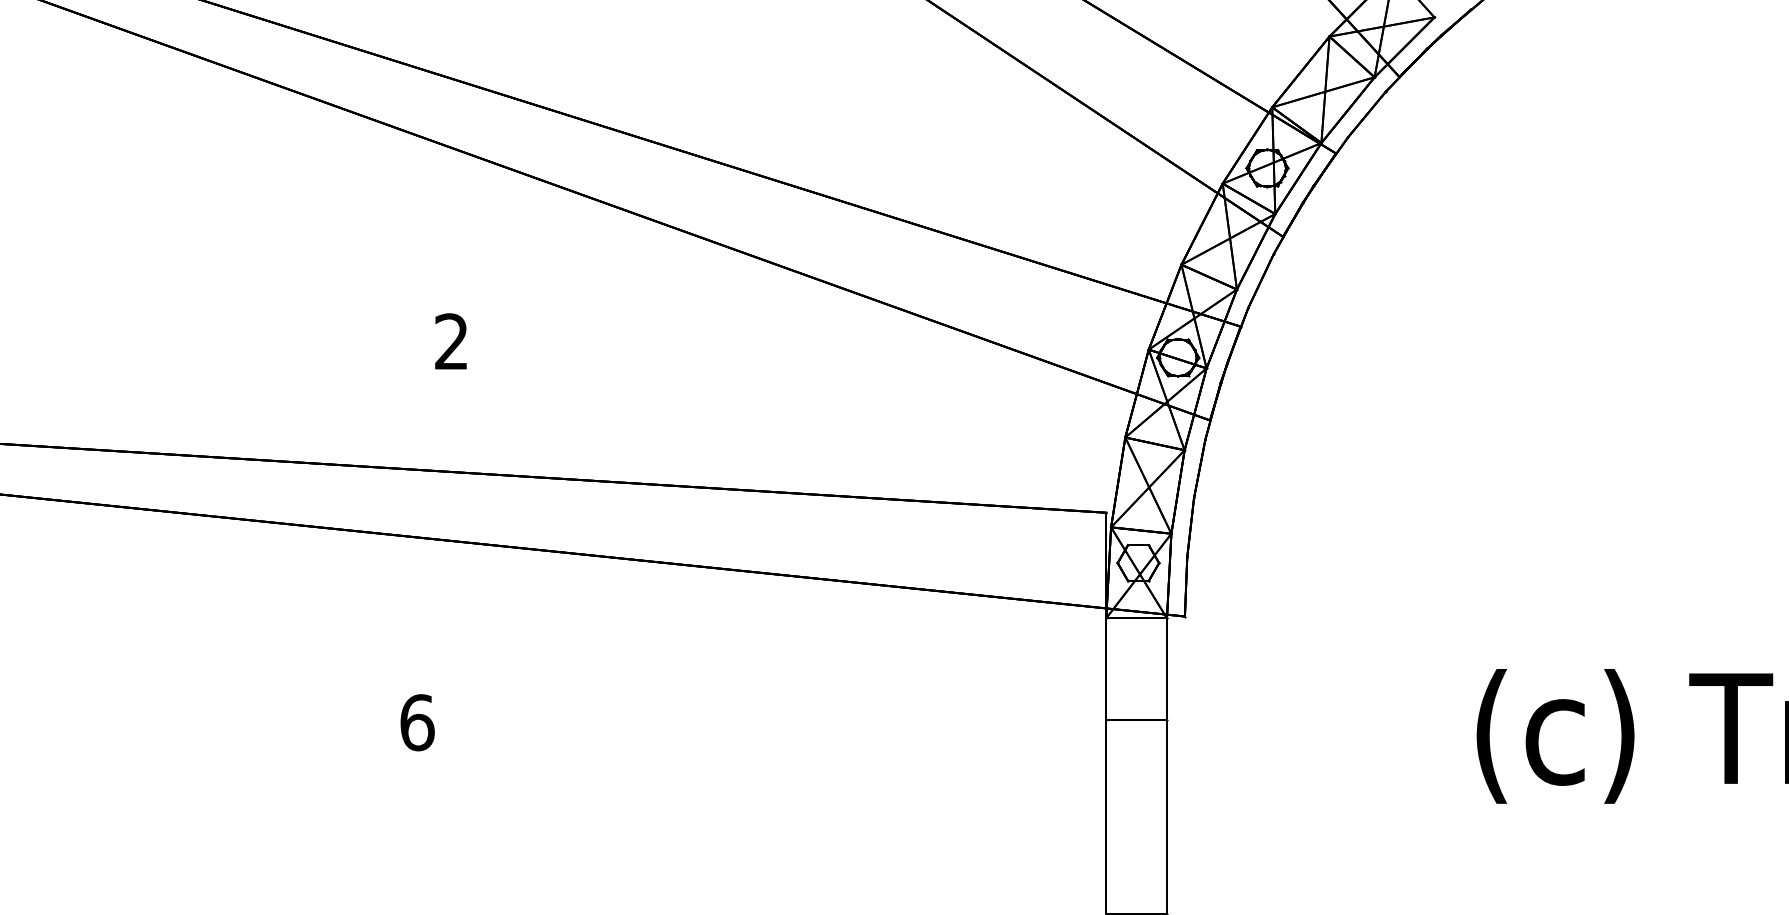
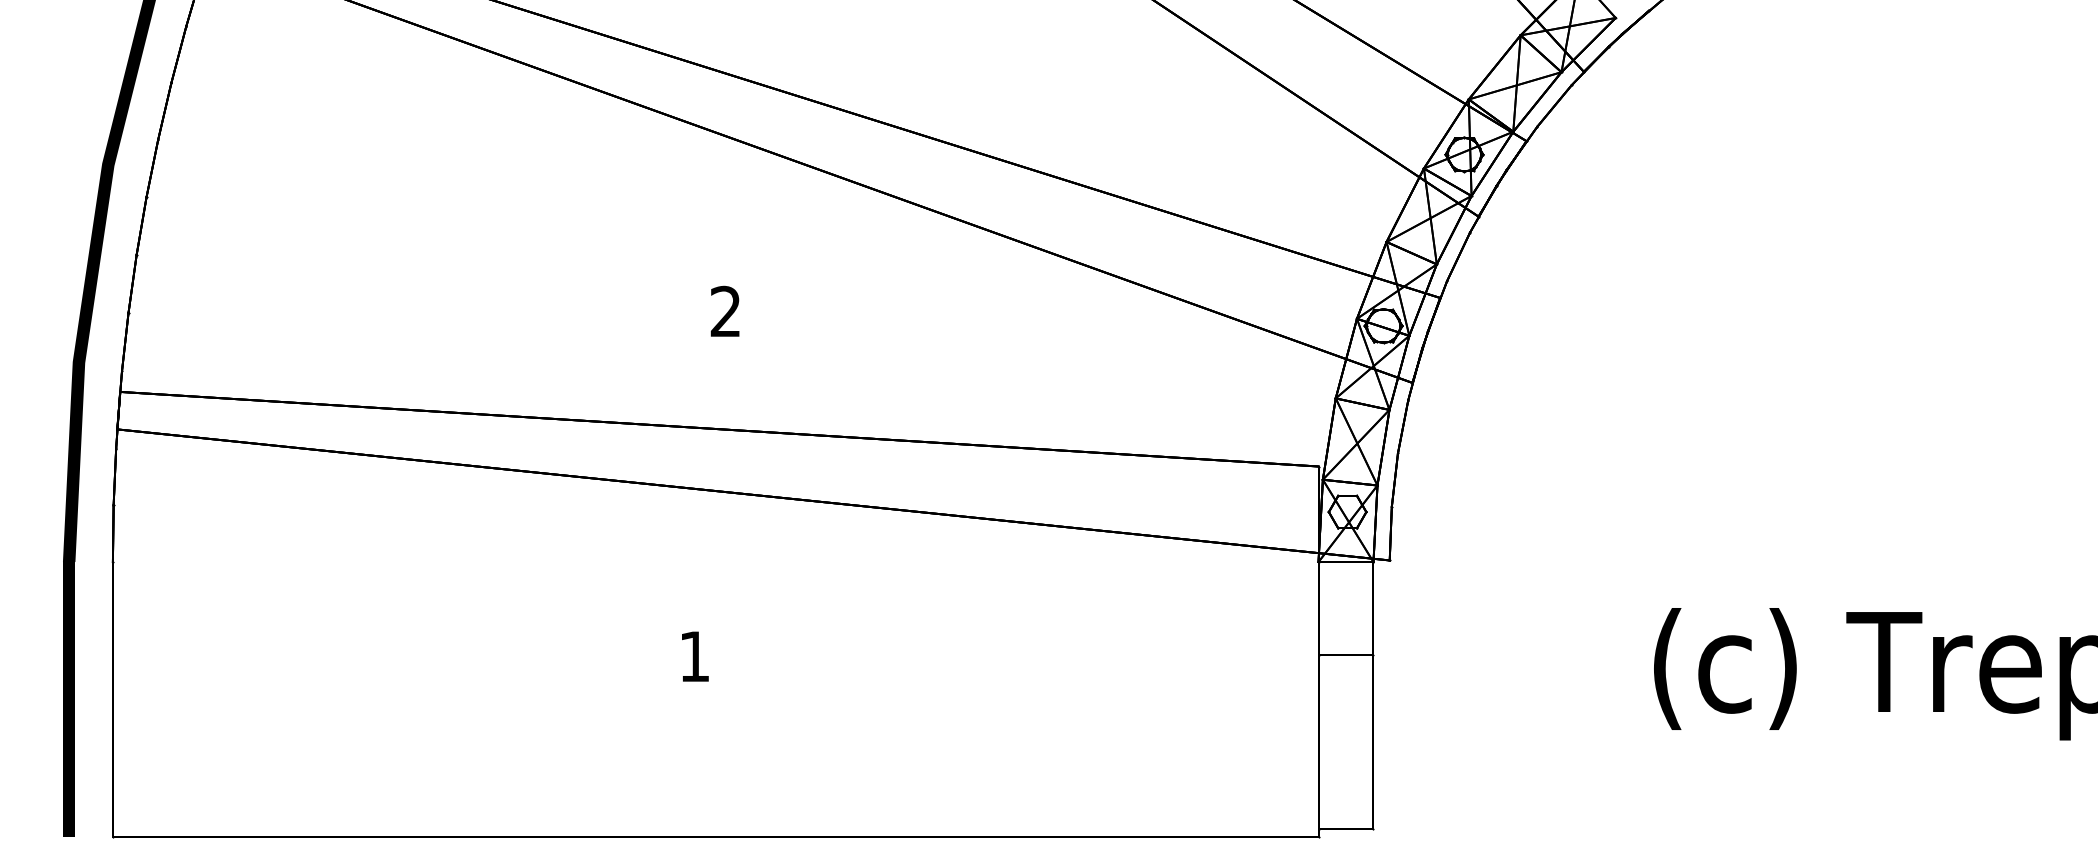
text: (417, 722) -> (694, 656), 6 -> 1

